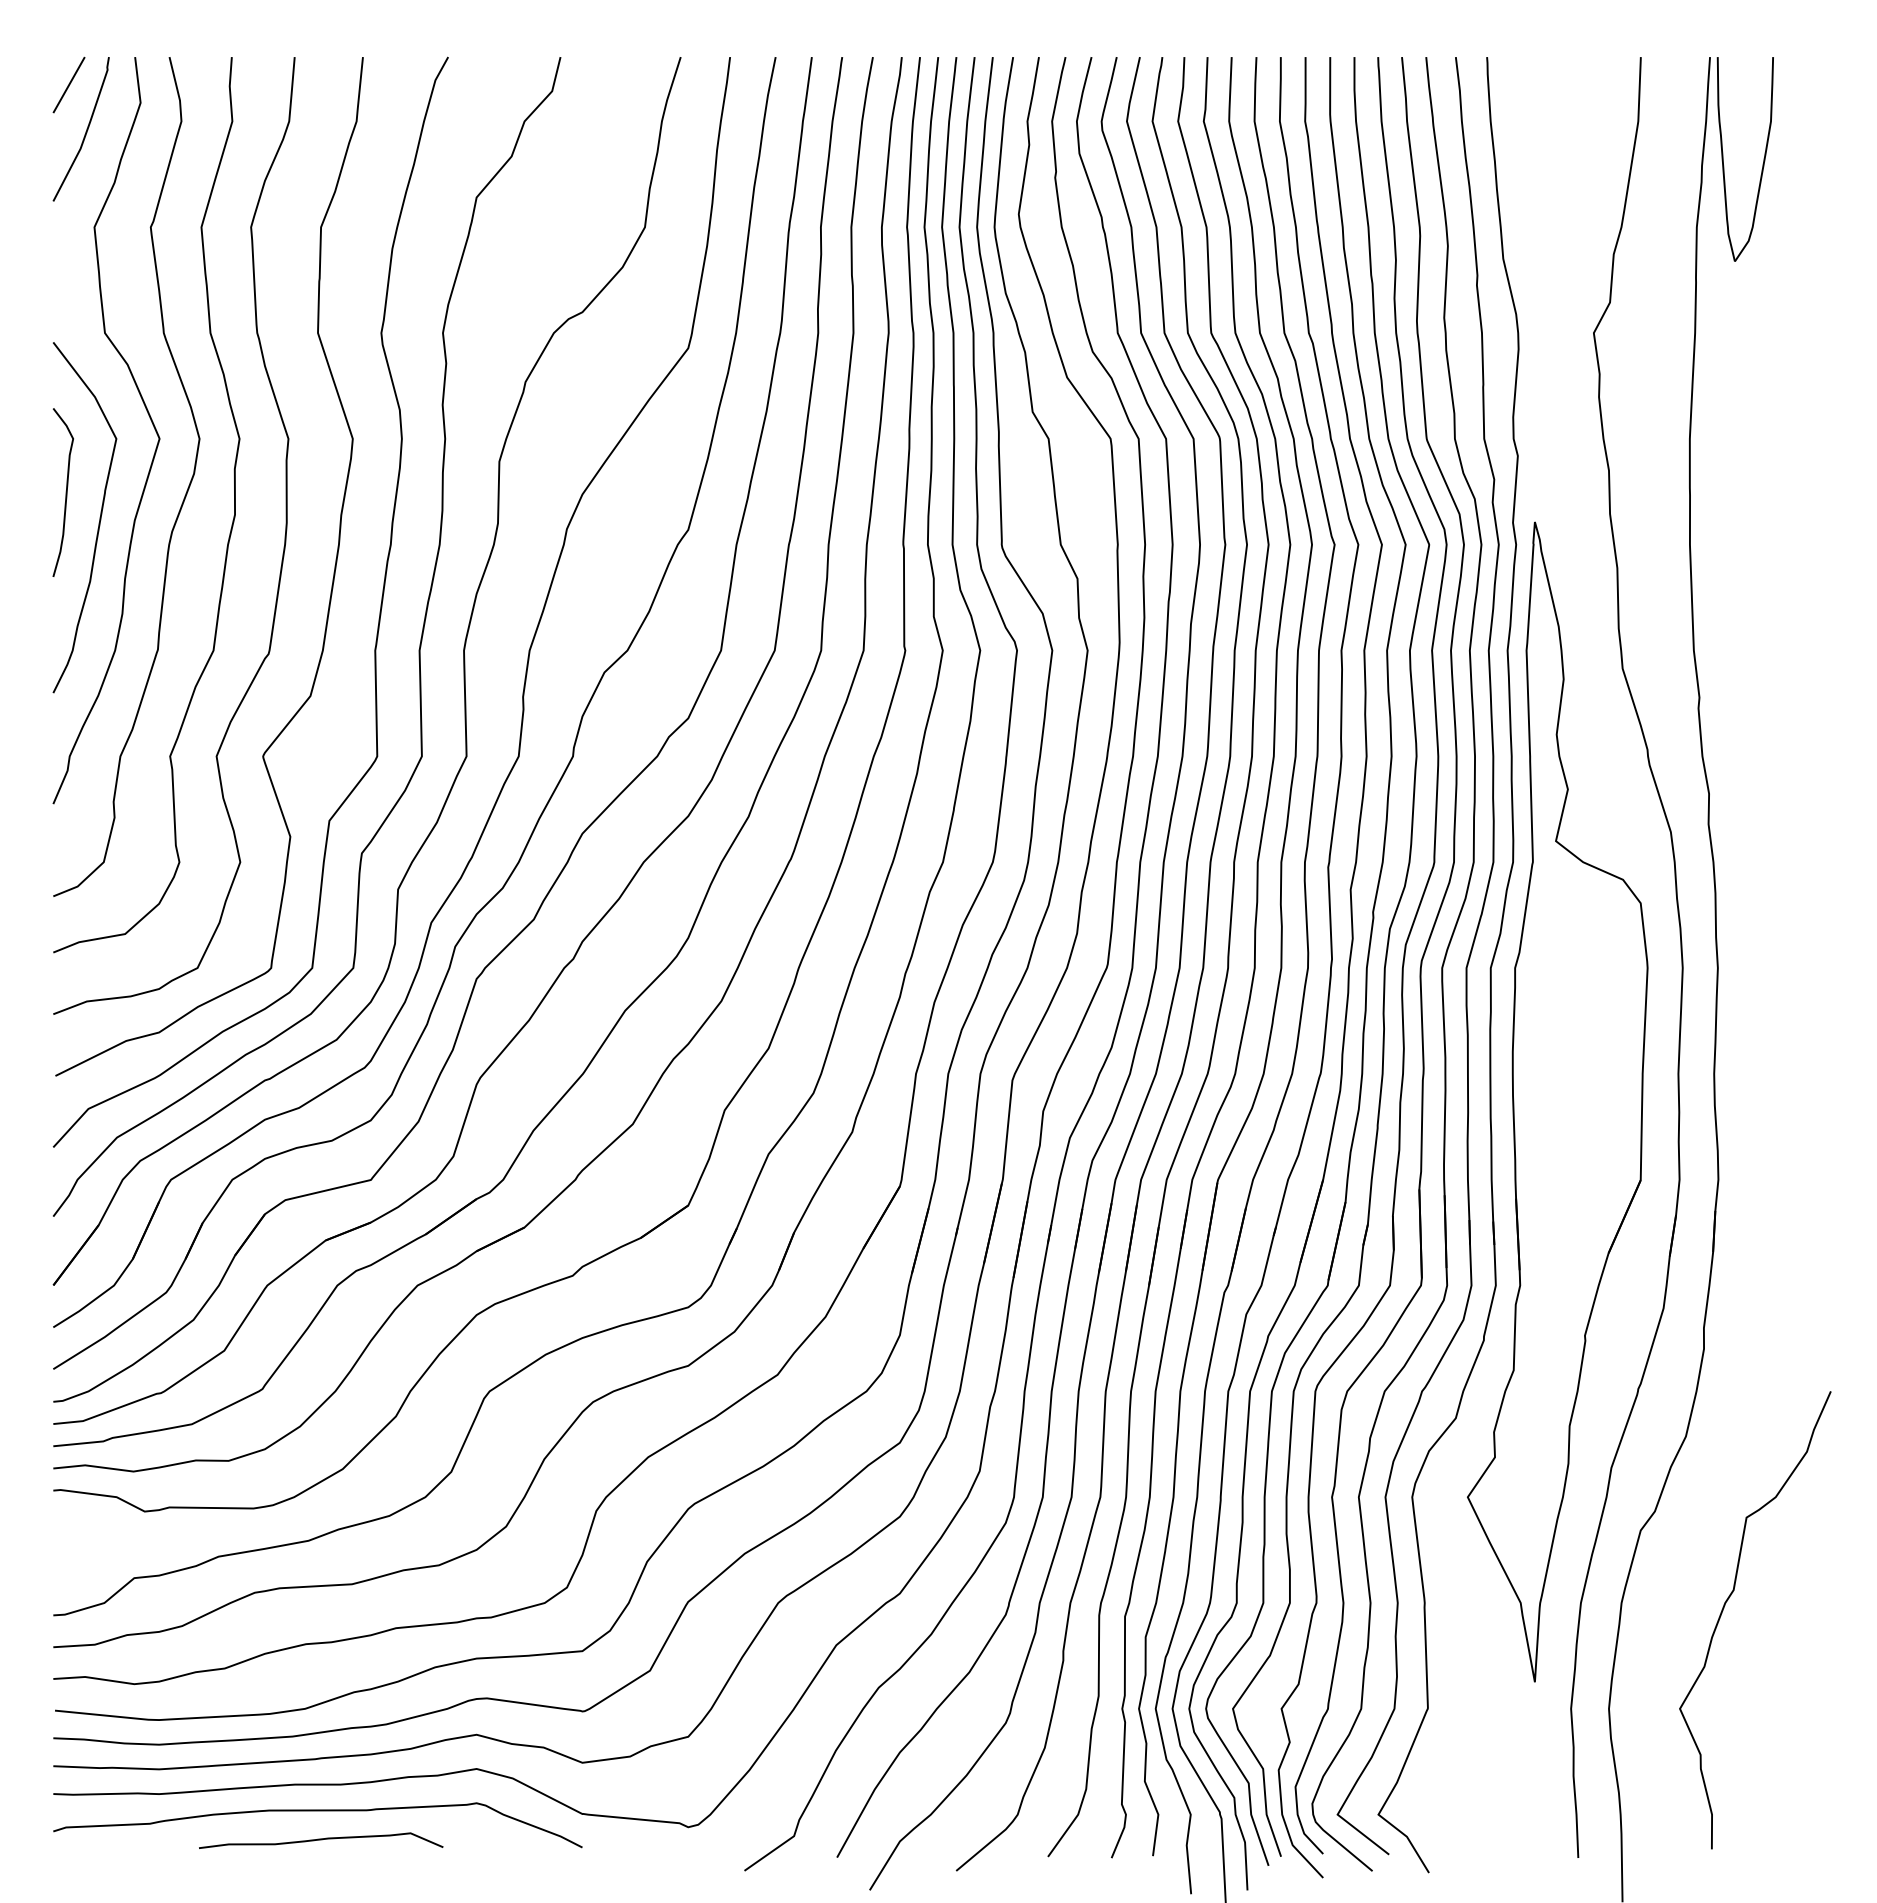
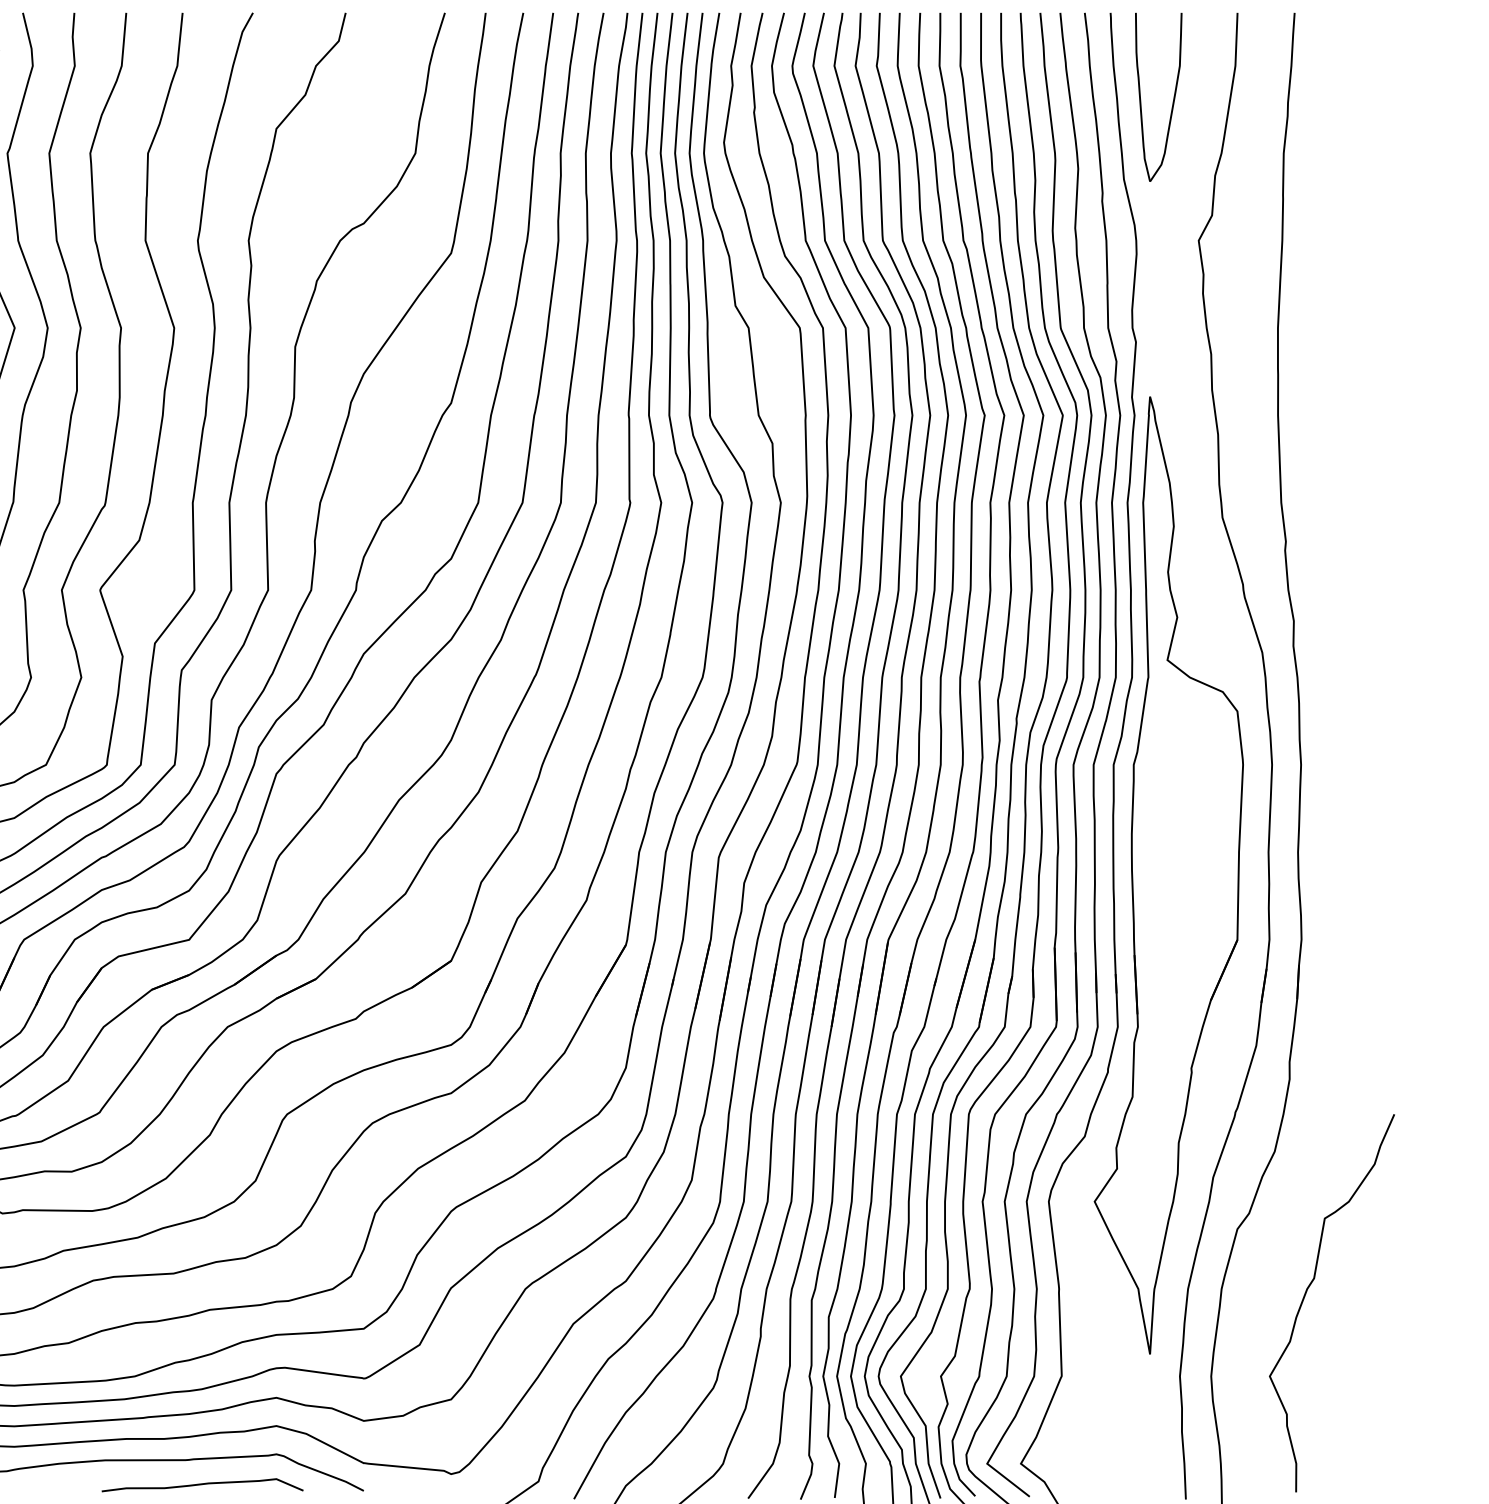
part: (1762, 163) -> (1172, 100), moved
curve: (321, 1840) -> (202, 1485), moved

